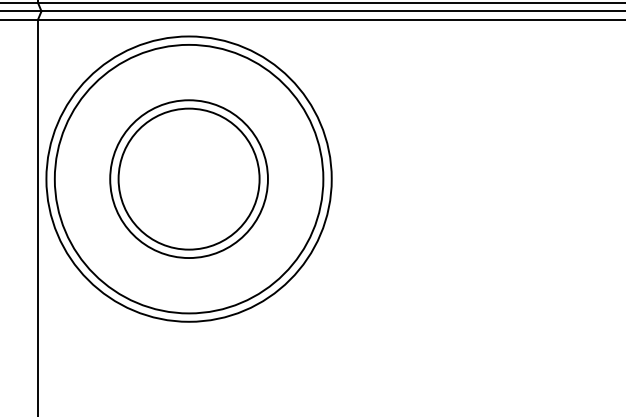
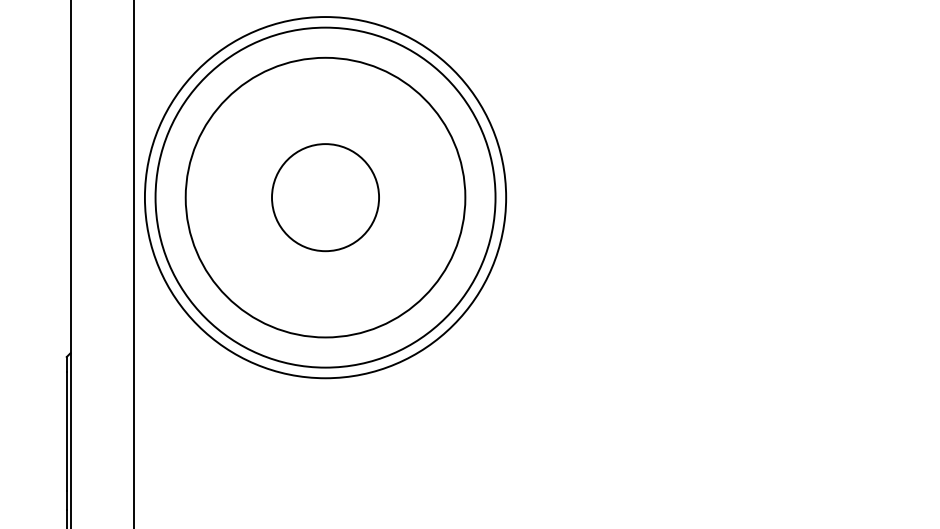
circle: (189, 179) -> (325, 197), size x0.6
circle: (189, 179) -> (325, 197), size x1.4

